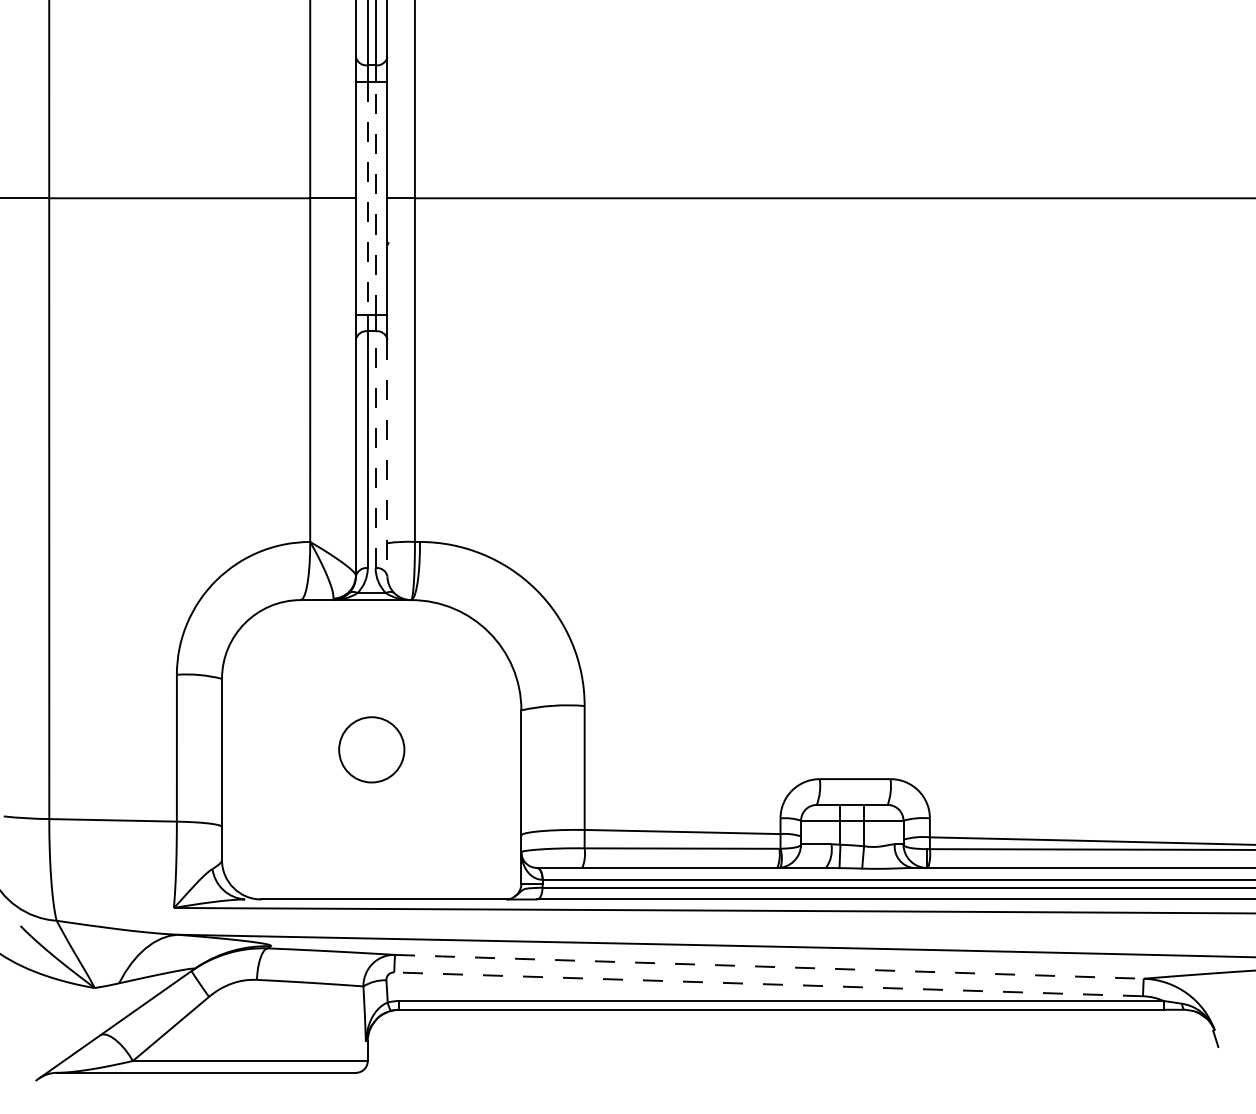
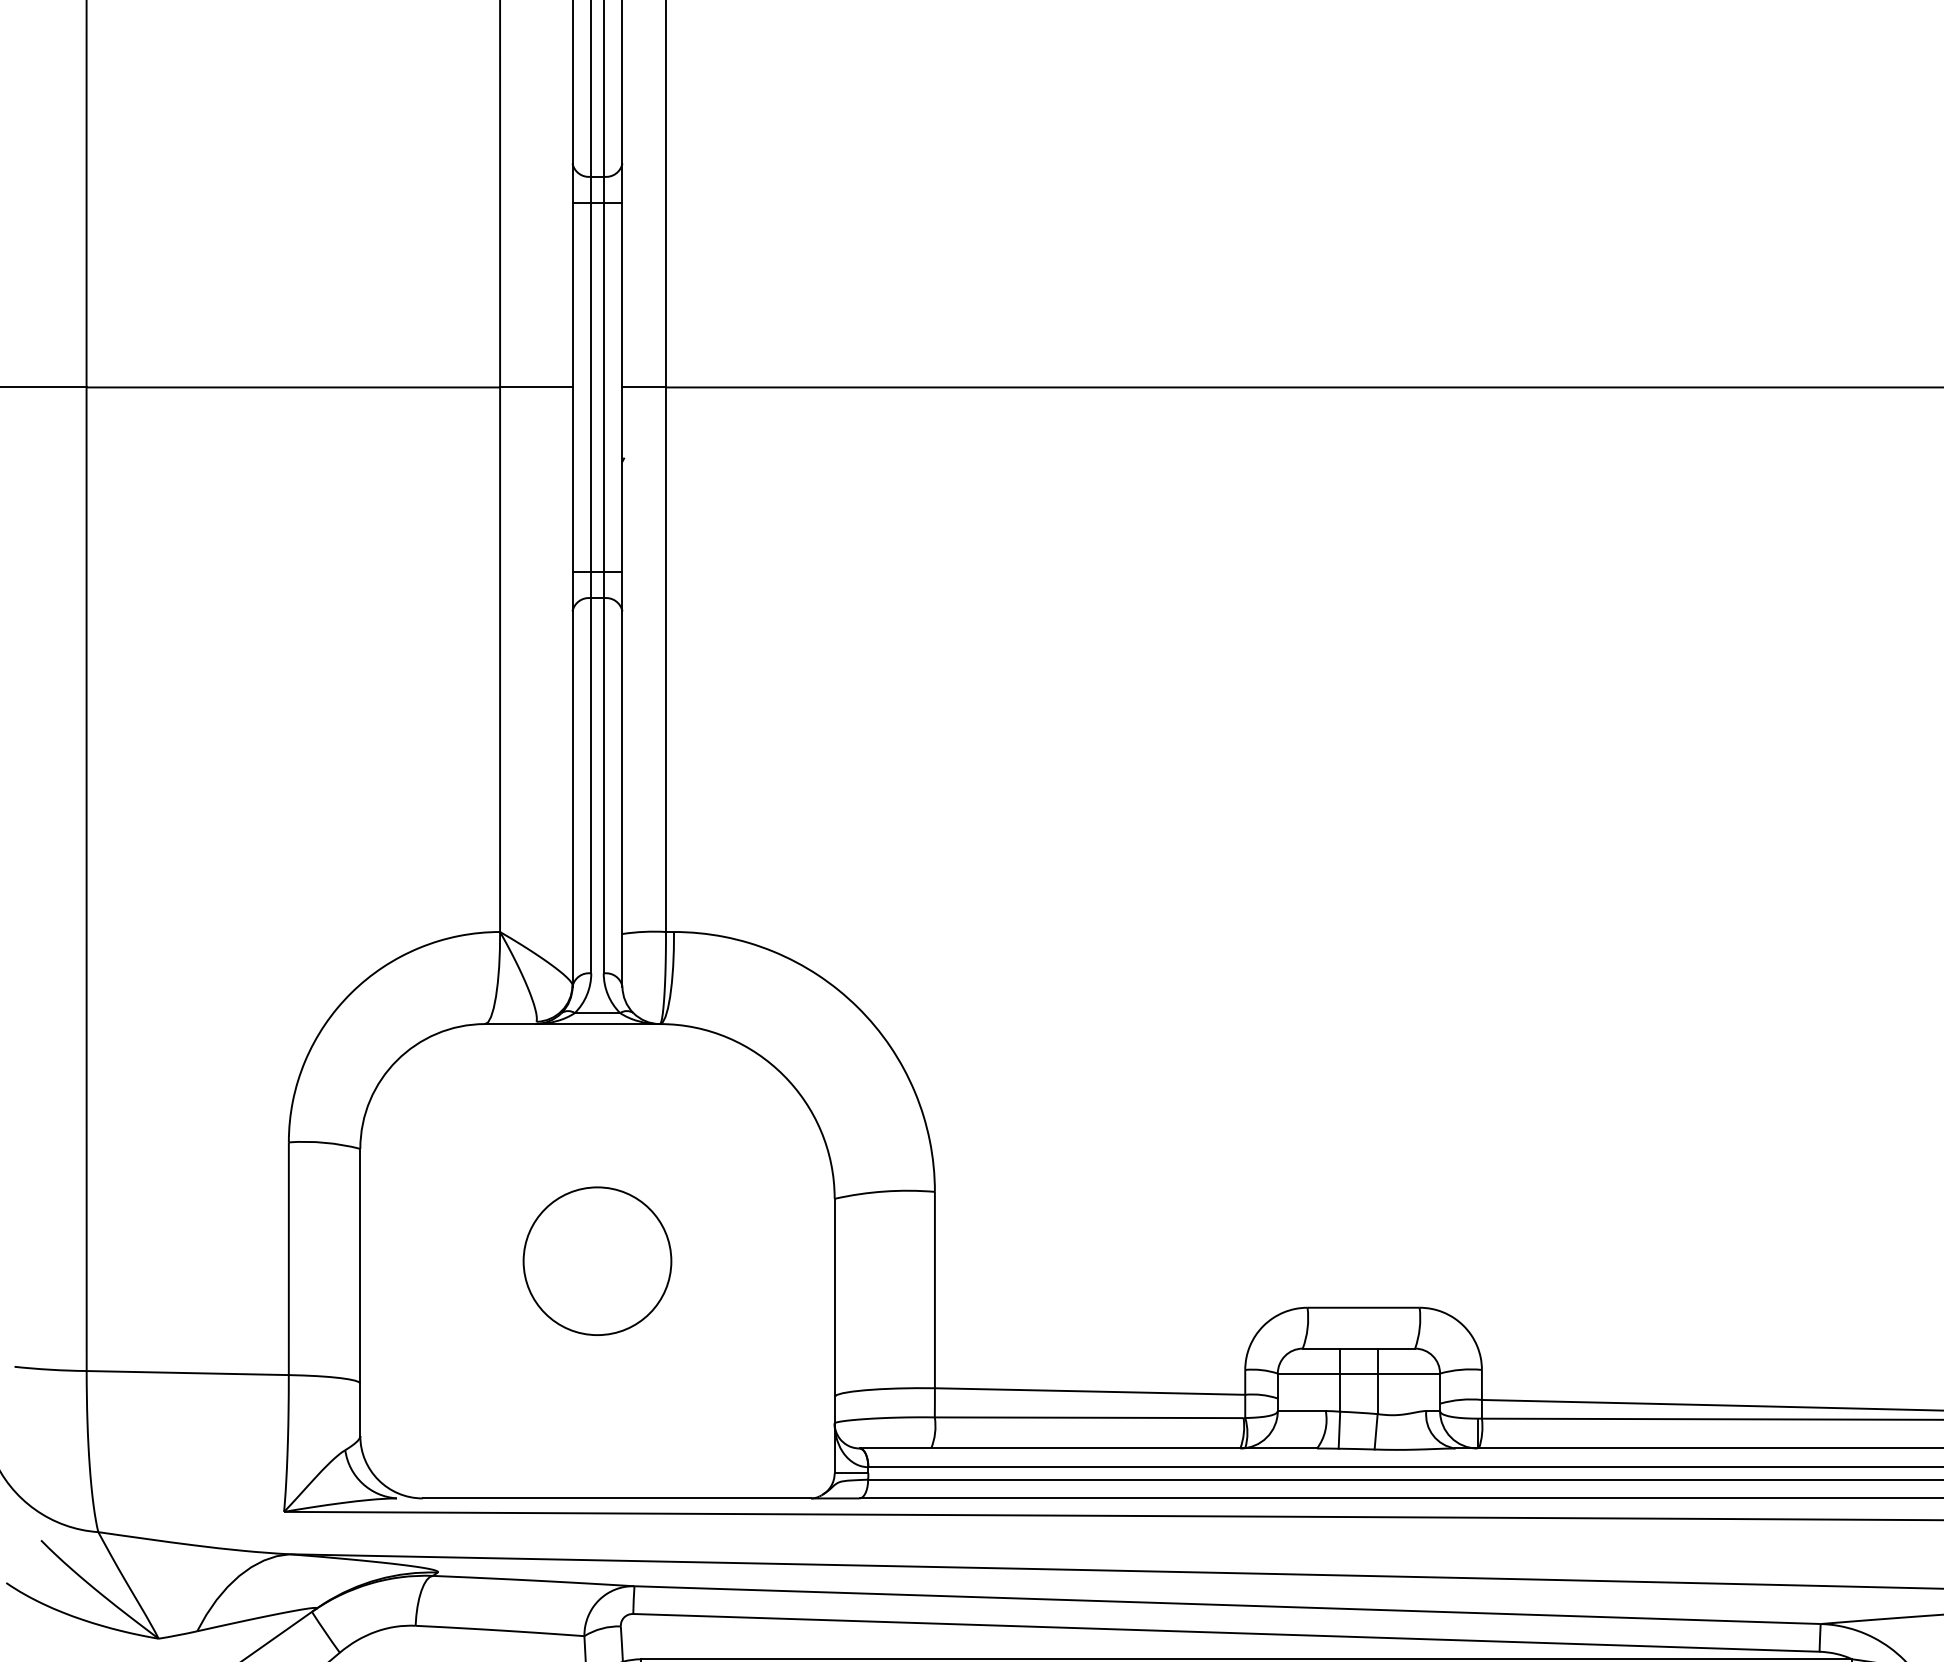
line: (375, 197) -> (603, 386), dashed -> solid
line: (367, 198) -> (590, 387), dashed -> solid
line: (375, 449) -> (603, 785), dashed -> solid
line: (387, 458) -> (622, 799), dashed -> solid
circle: (371, 749) -> (597, 1260), size x1.43
line: (768, 966) -> (1226, 1604), dashed -> solid
line: (768, 984) -> (1226, 1633), dashed -> solid

